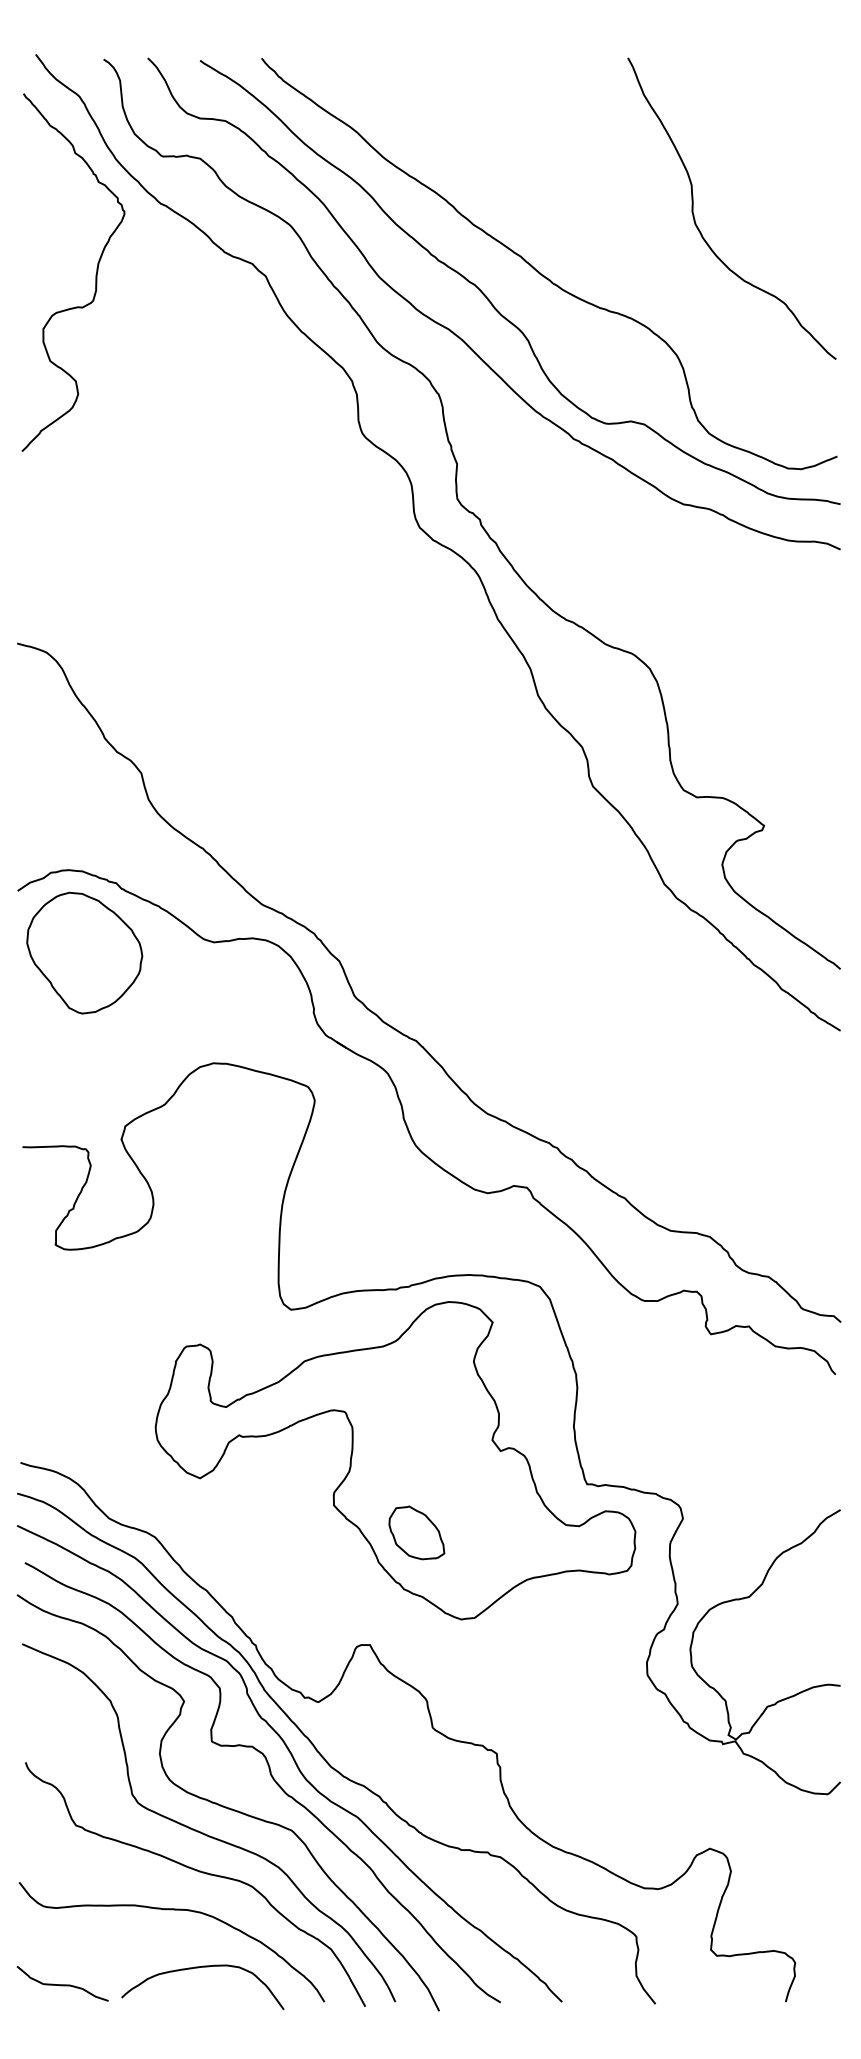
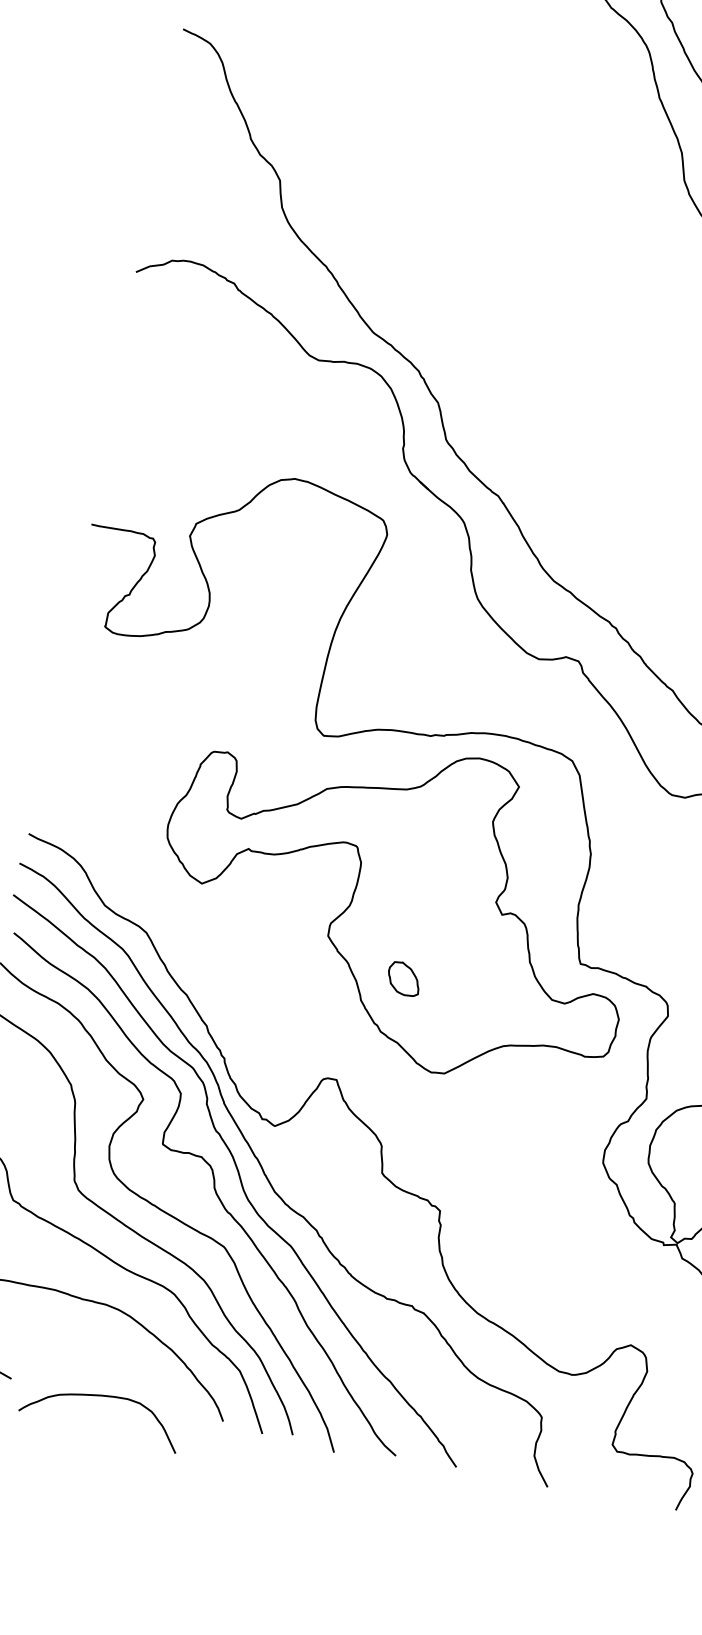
part: (84, 952) -> (189, 345), removed
part: (416, 1532) -> (403, 978), size x0.6
curve: (198, 1968) -> (99, 1396), moved

